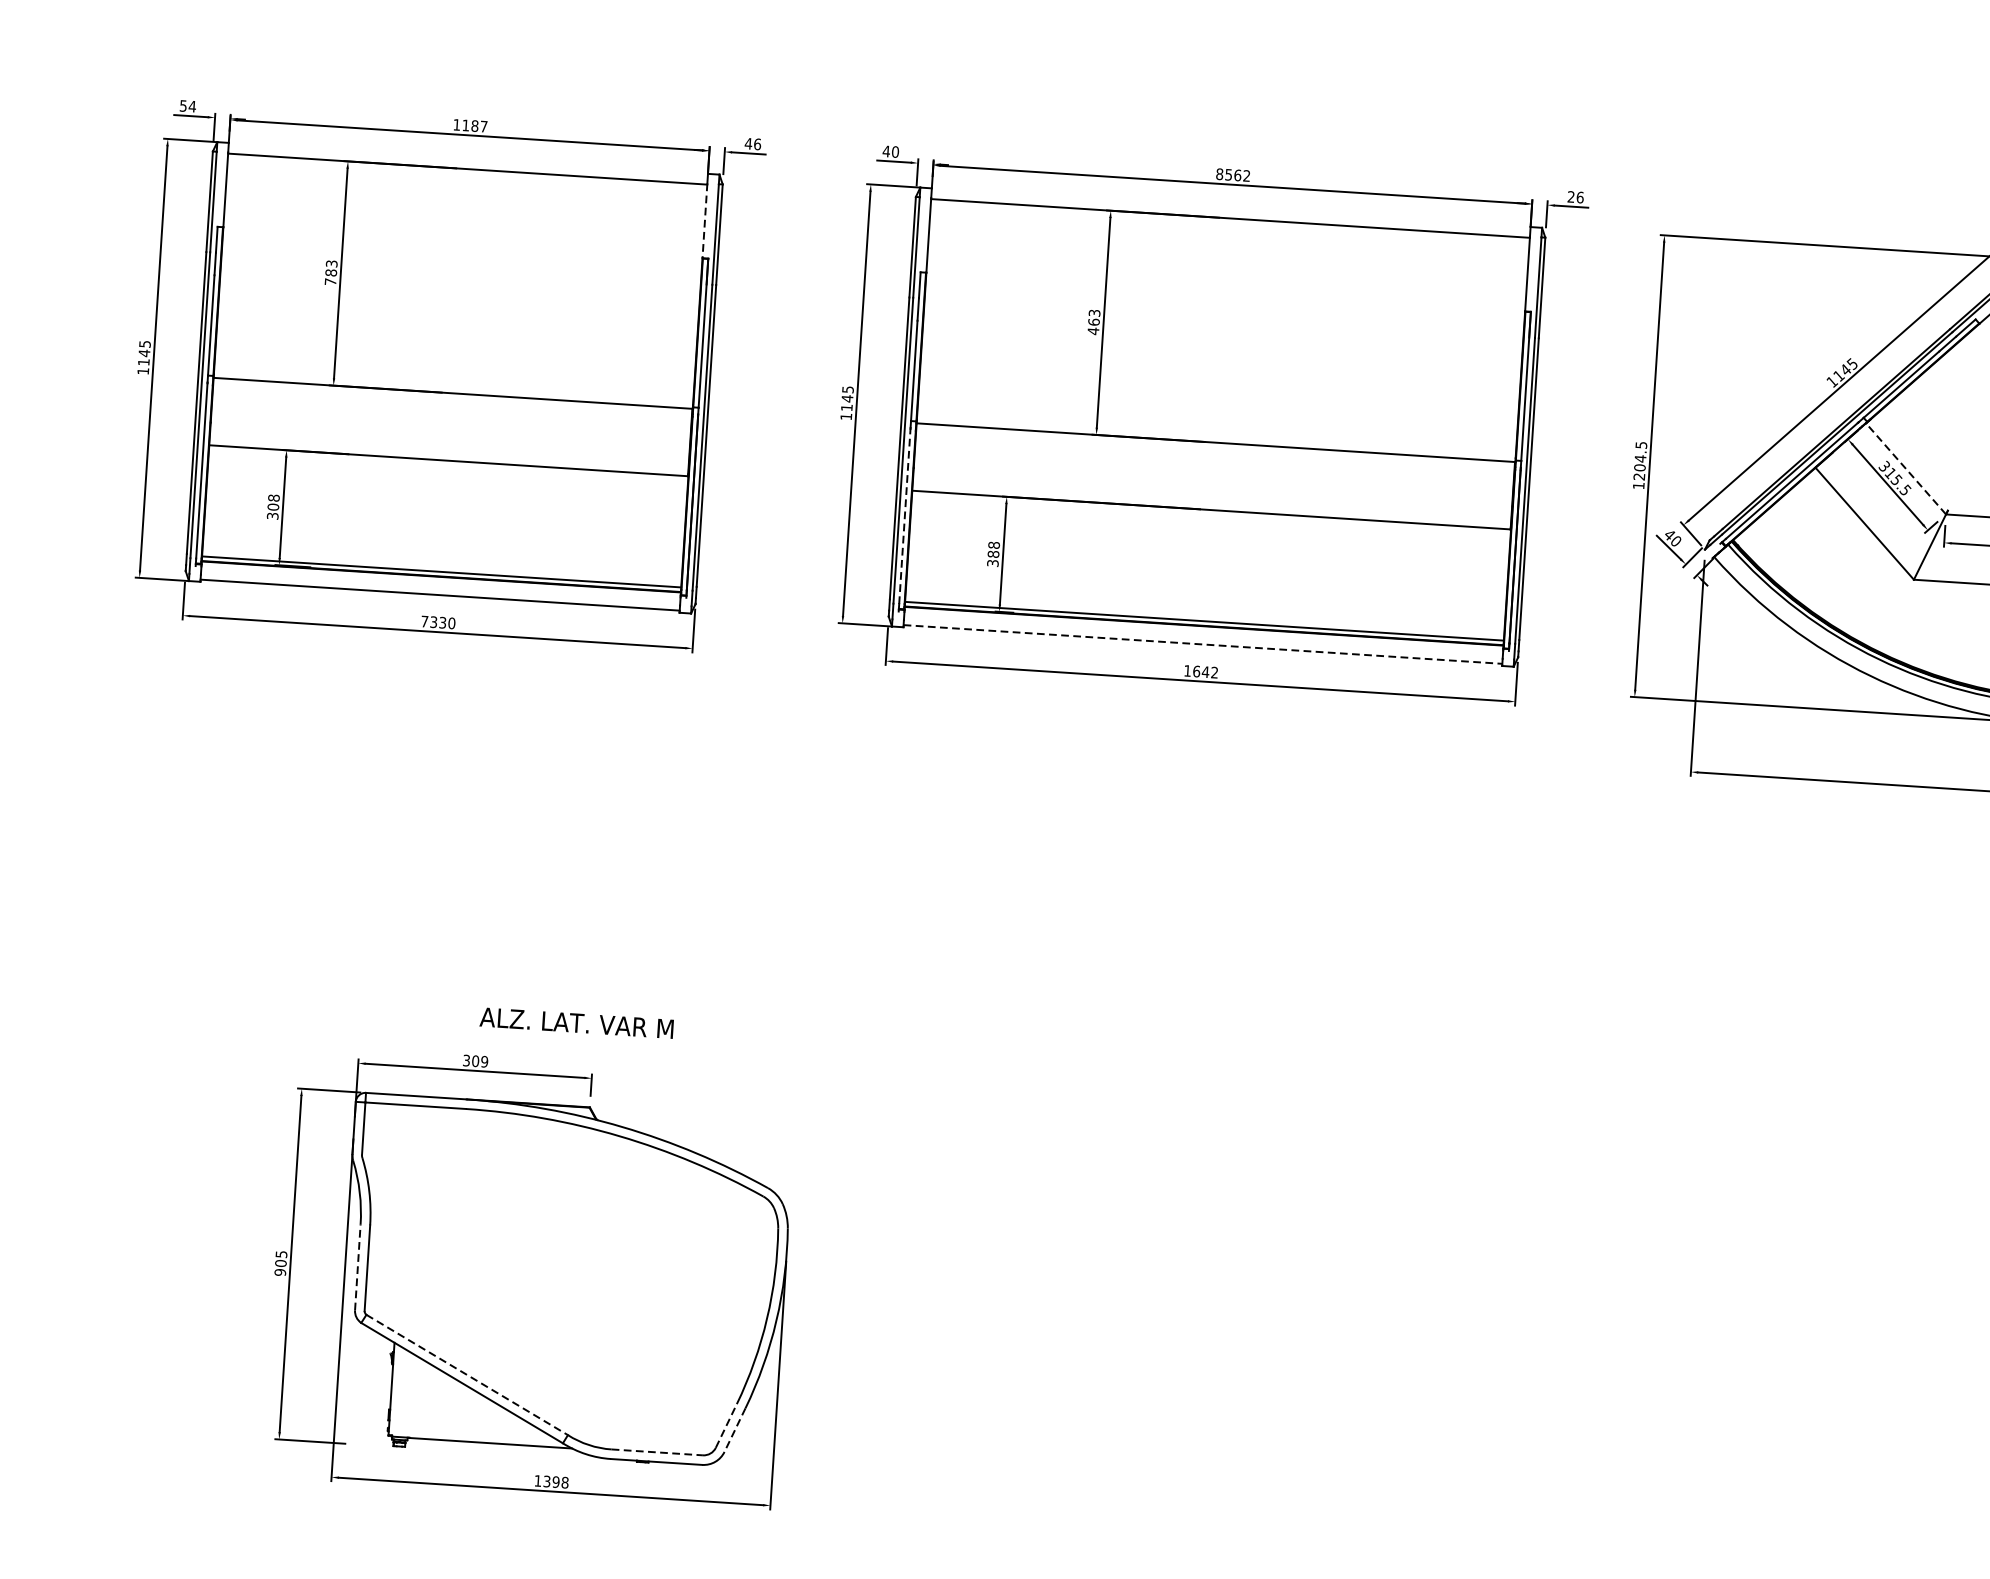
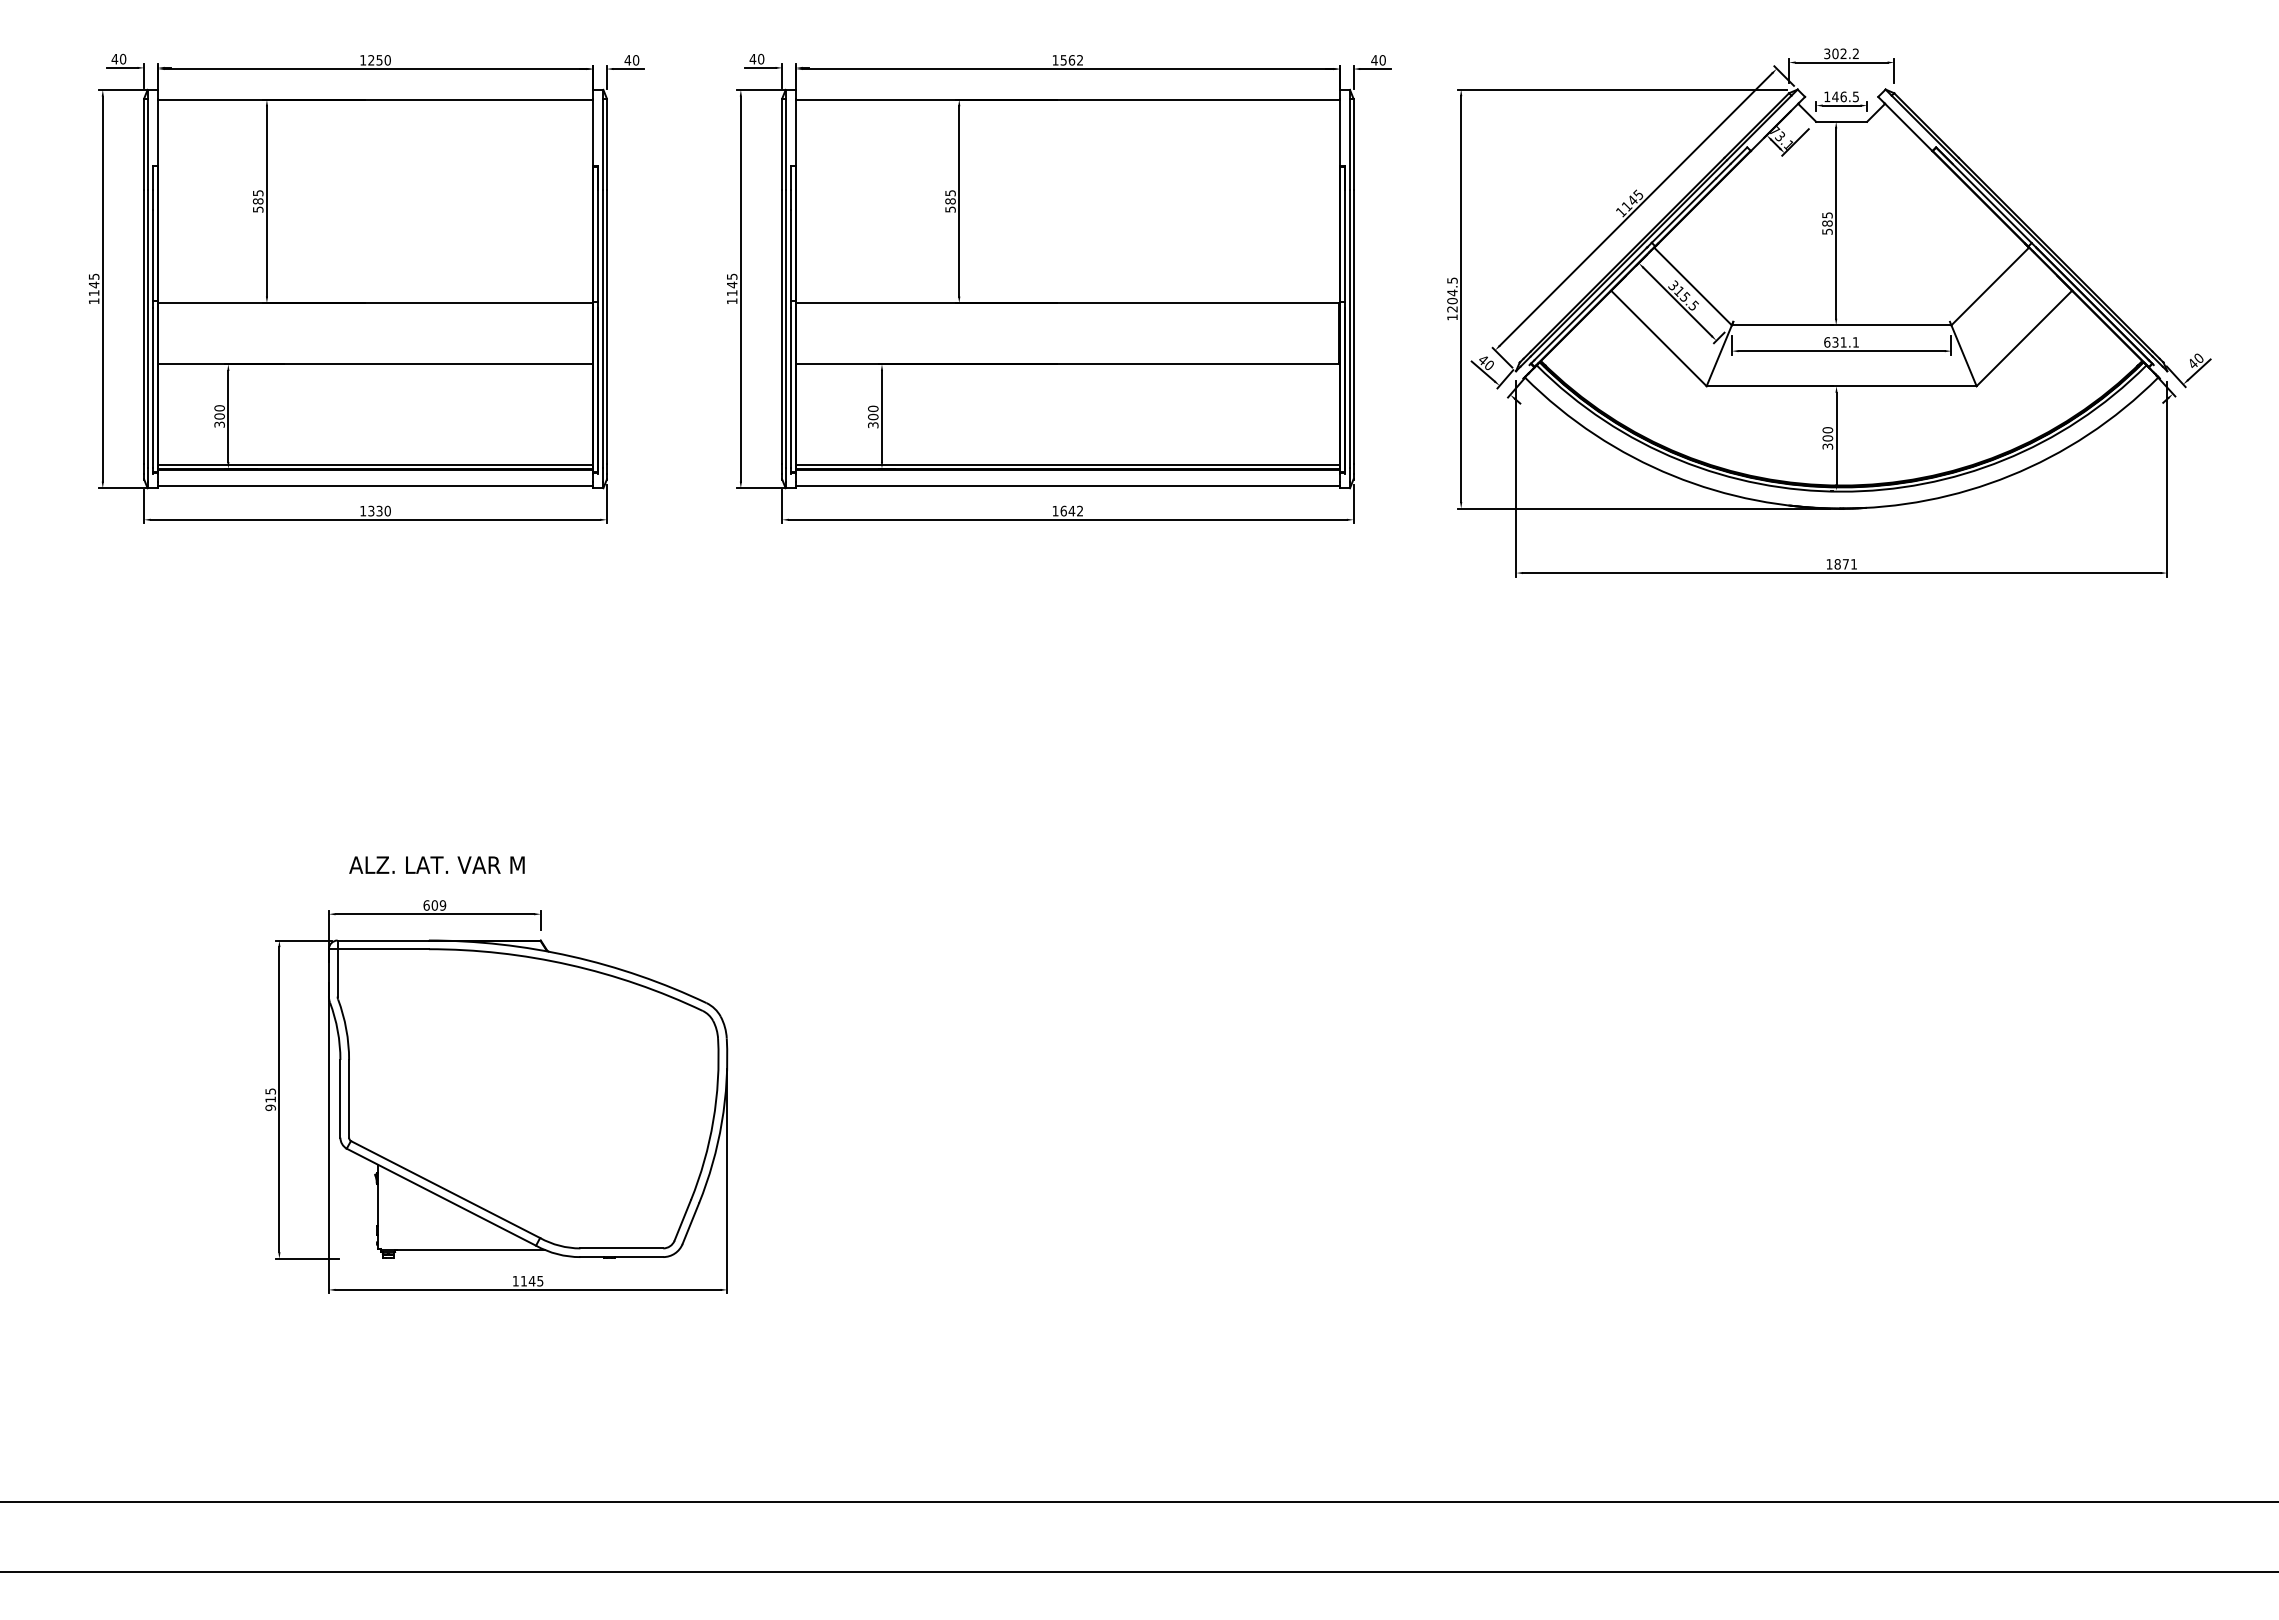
text: (187, 105) -> (118, 58), 54 -> 40
text: (474, 126) -> (379, 60), 1187 -> 1250
text: (758, 144) -> (636, 60), 46 -> 40
text: (1219, 174) -> (1055, 60), 8562 -> 1562
text: (1575, 197) -> (1378, 60), 26 -> 40
line: (704, 220) -> (592, 132), dashed -> solid
text: (330, 272) -> (257, 201), 783 -> 585
text: (1093, 322) -> (950, 201), 463 -> 585
line: (1906, 468) -> (1693, 286), dashed -> solid
text: (273, 498) -> (219, 408), 308 -> 300
line: (904, 515) -> (790, 387), dashed -> solid
text: (994, 549) -> (873, 412), 388 -> 300
text: (425, 622) -> (363, 511), 7330 -> 1330
line: (1202, 644) -> (1067, 486), dashed -> solid
text: (576, 1022) -> (436, 864), moved
text: (466, 1060) -> (426, 905), 309 -> 609
text: (280, 1263) -> (270, 1099), 905 -> 915
line: (357, 1267) -> (340, 1098), dashed -> solid
line: (468, 1374) -> (446, 1189), dashed -> solid
line: (726, 1425) -> (682, 1220), dashed -> solid
line: (734, 1429) -> (690, 1223), dashed -> solid
line: (657, 1452) -> (622, 1248), dashed -> solid
text: (555, 1481) -> (531, 1280), 1398 -> 1145

